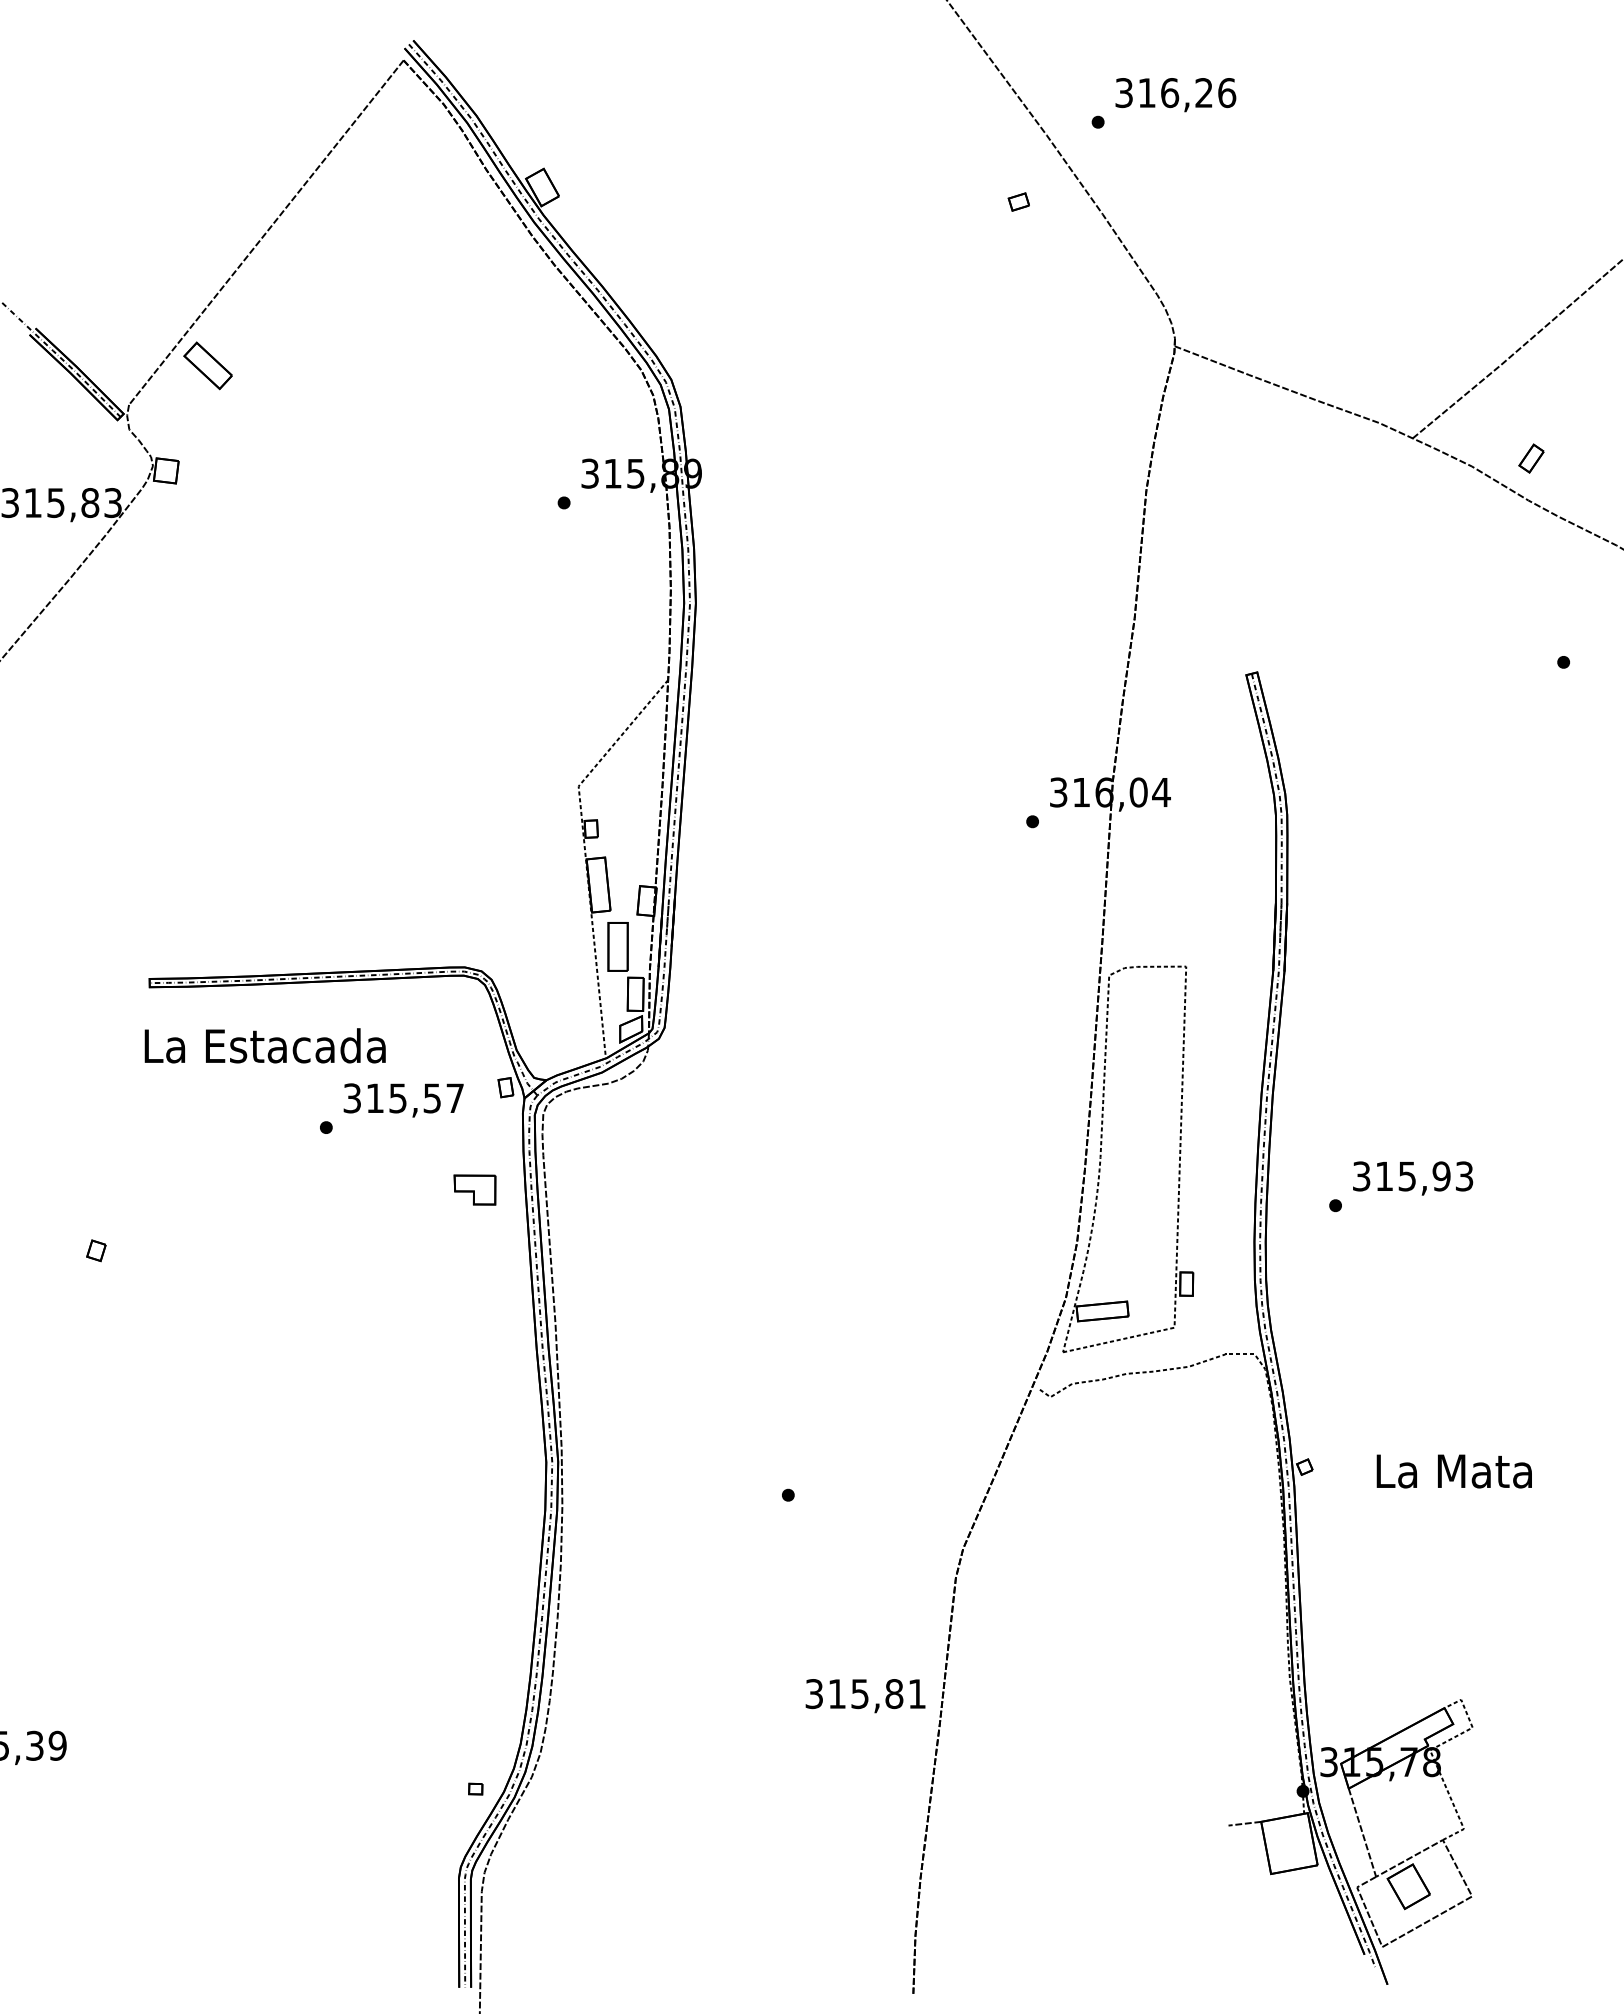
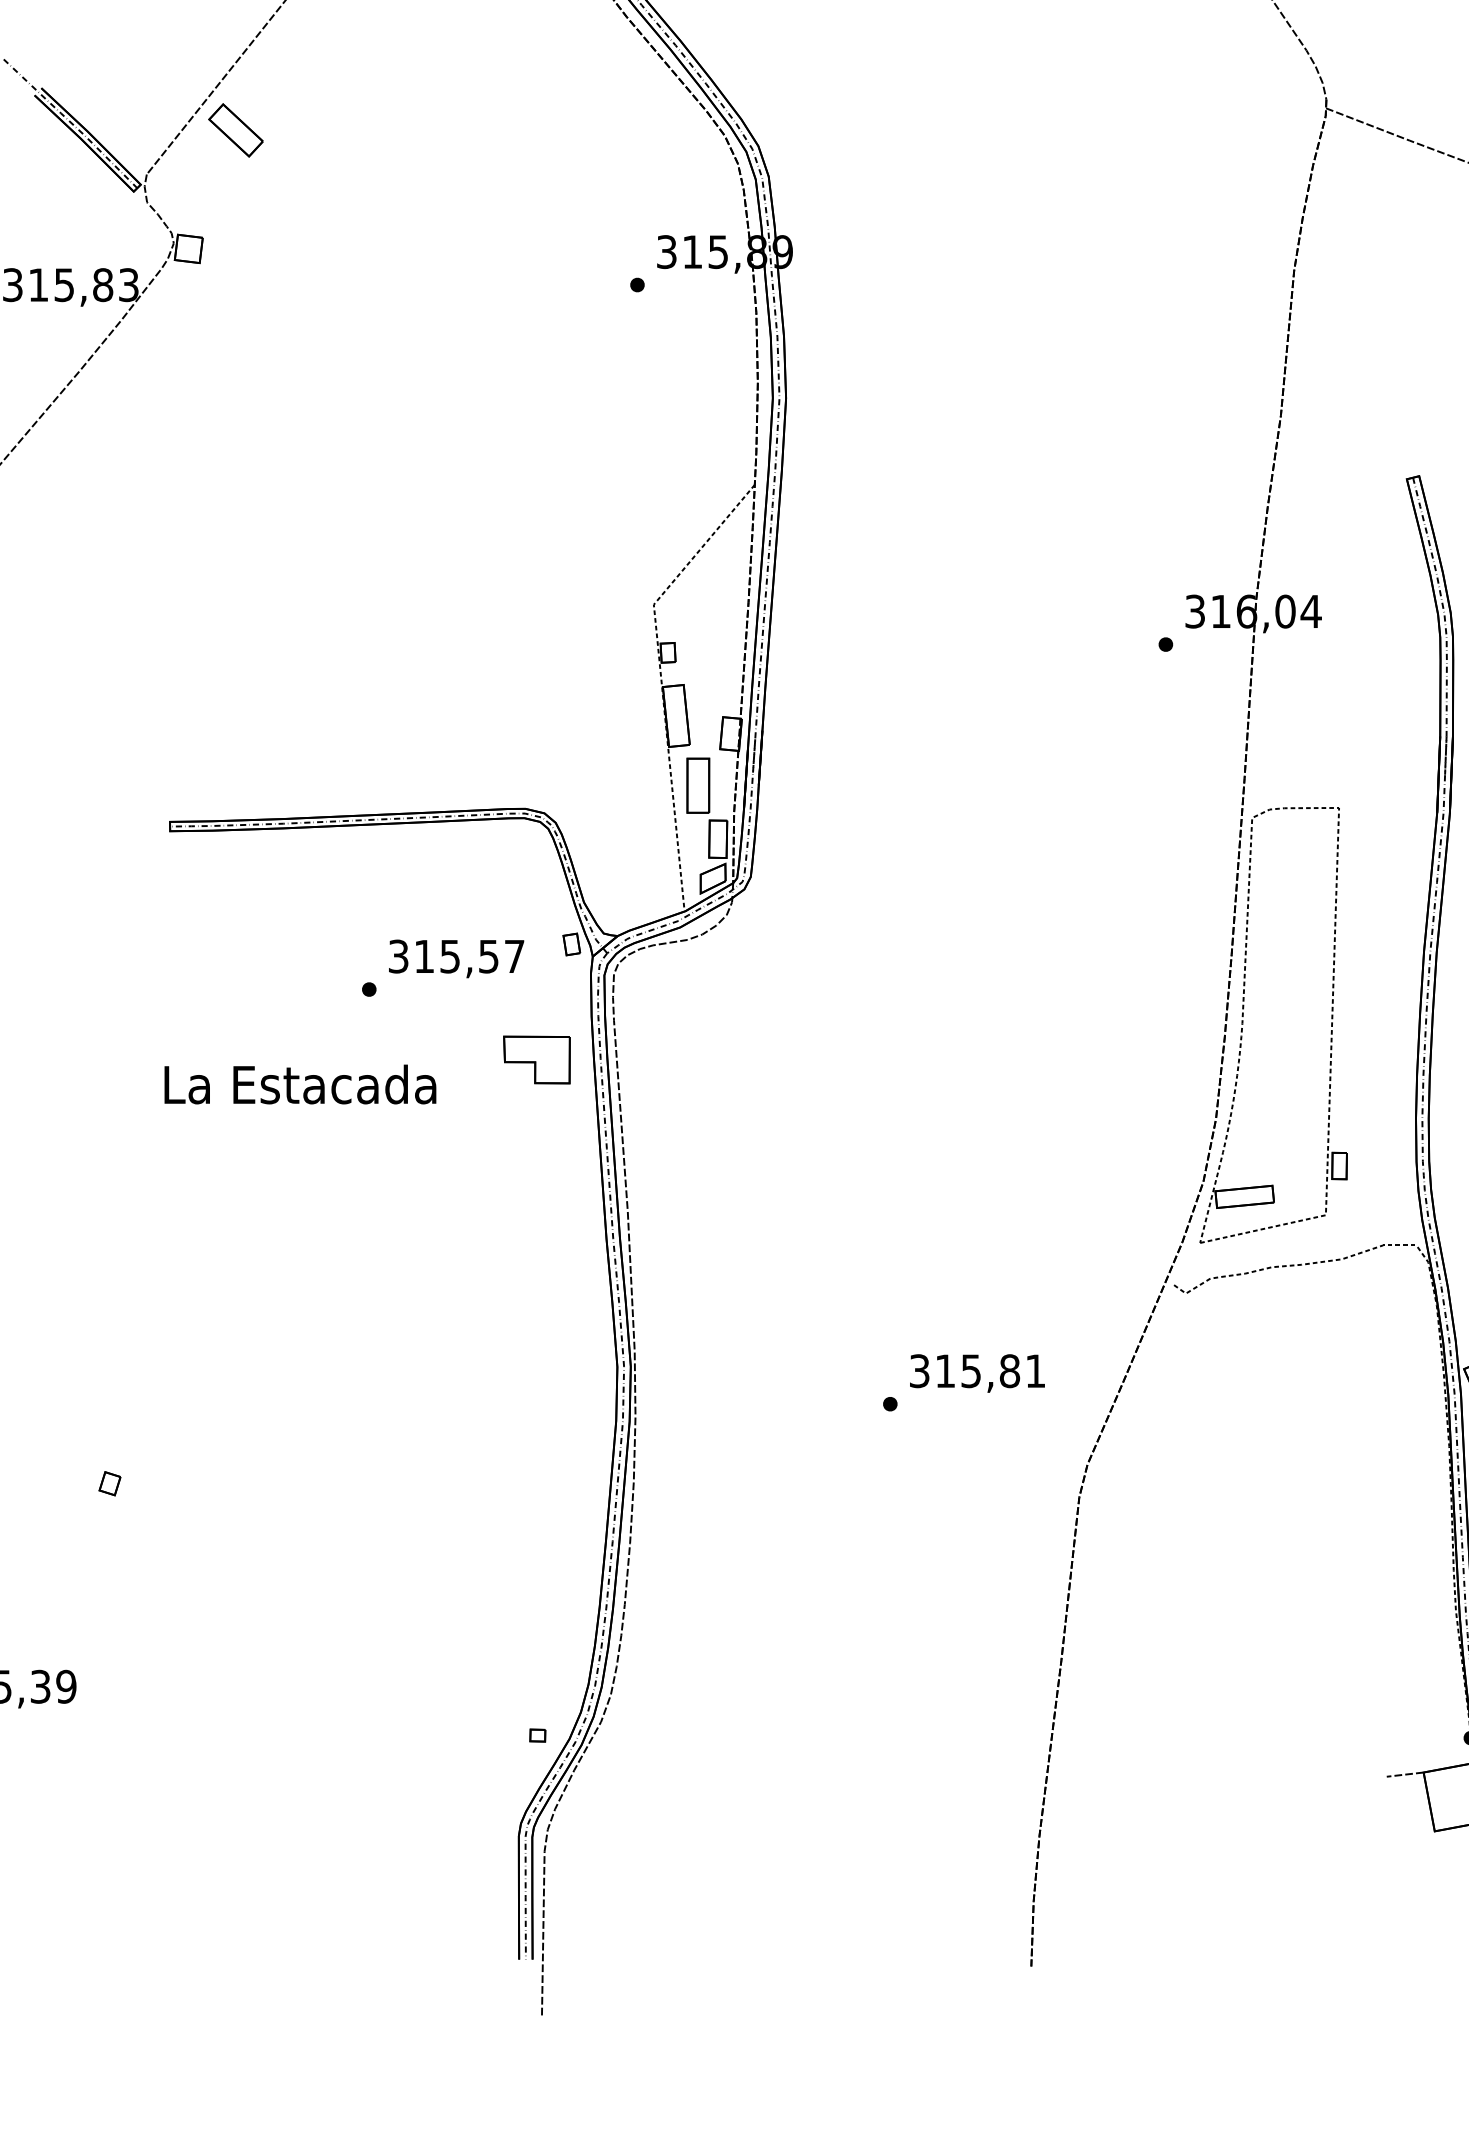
text: (264, 1045) -> (299, 1084), moved
part: (474, 1189) -> (536, 1059), size x1.43
part: (96, 1250) -> (110, 1483), moved
text: (865, 1696) -> (977, 1373), moved

